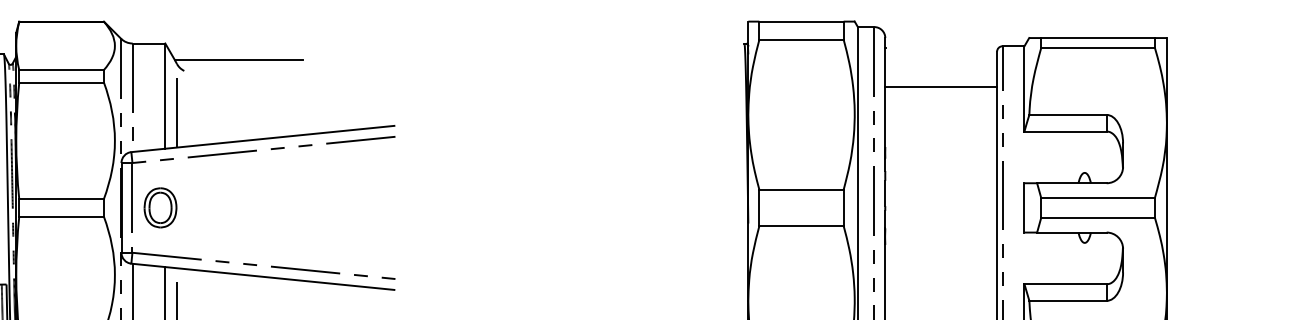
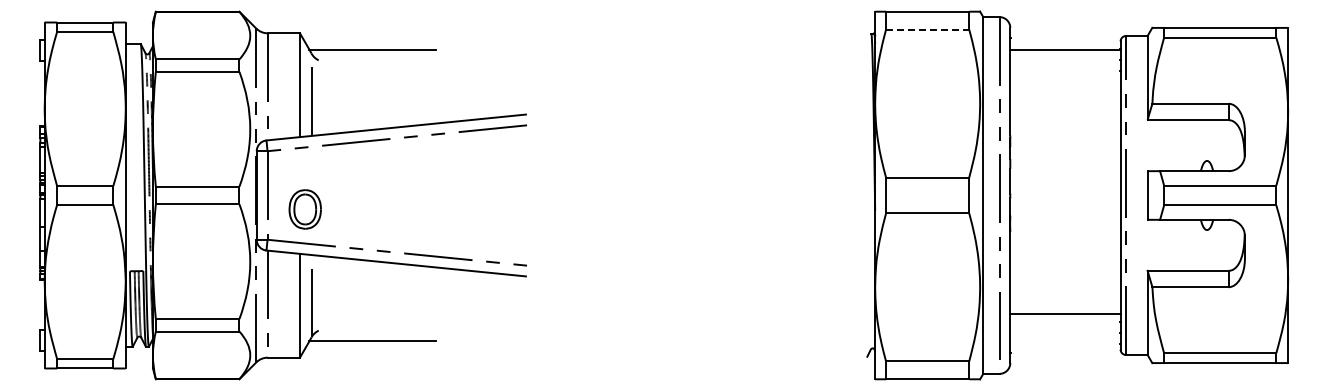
line: (801, 39) -> (927, 29), solid -> dashed
line: (941, 87) -> (1065, 49), moved
part: (159, 207) -> (304, 209), moved

